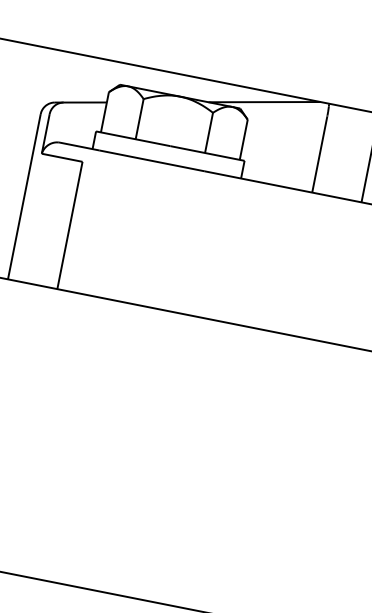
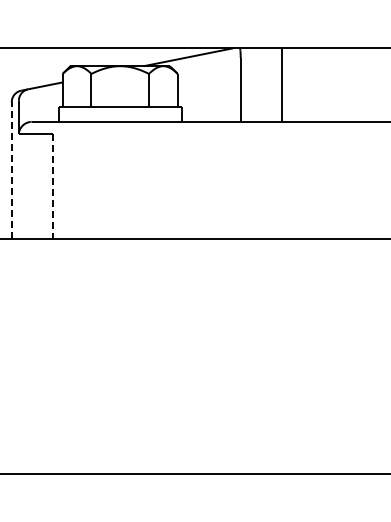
line: (24, 196) -> (11, 170), solid -> dashed
line: (69, 225) -> (52, 186), solid -> dashed

